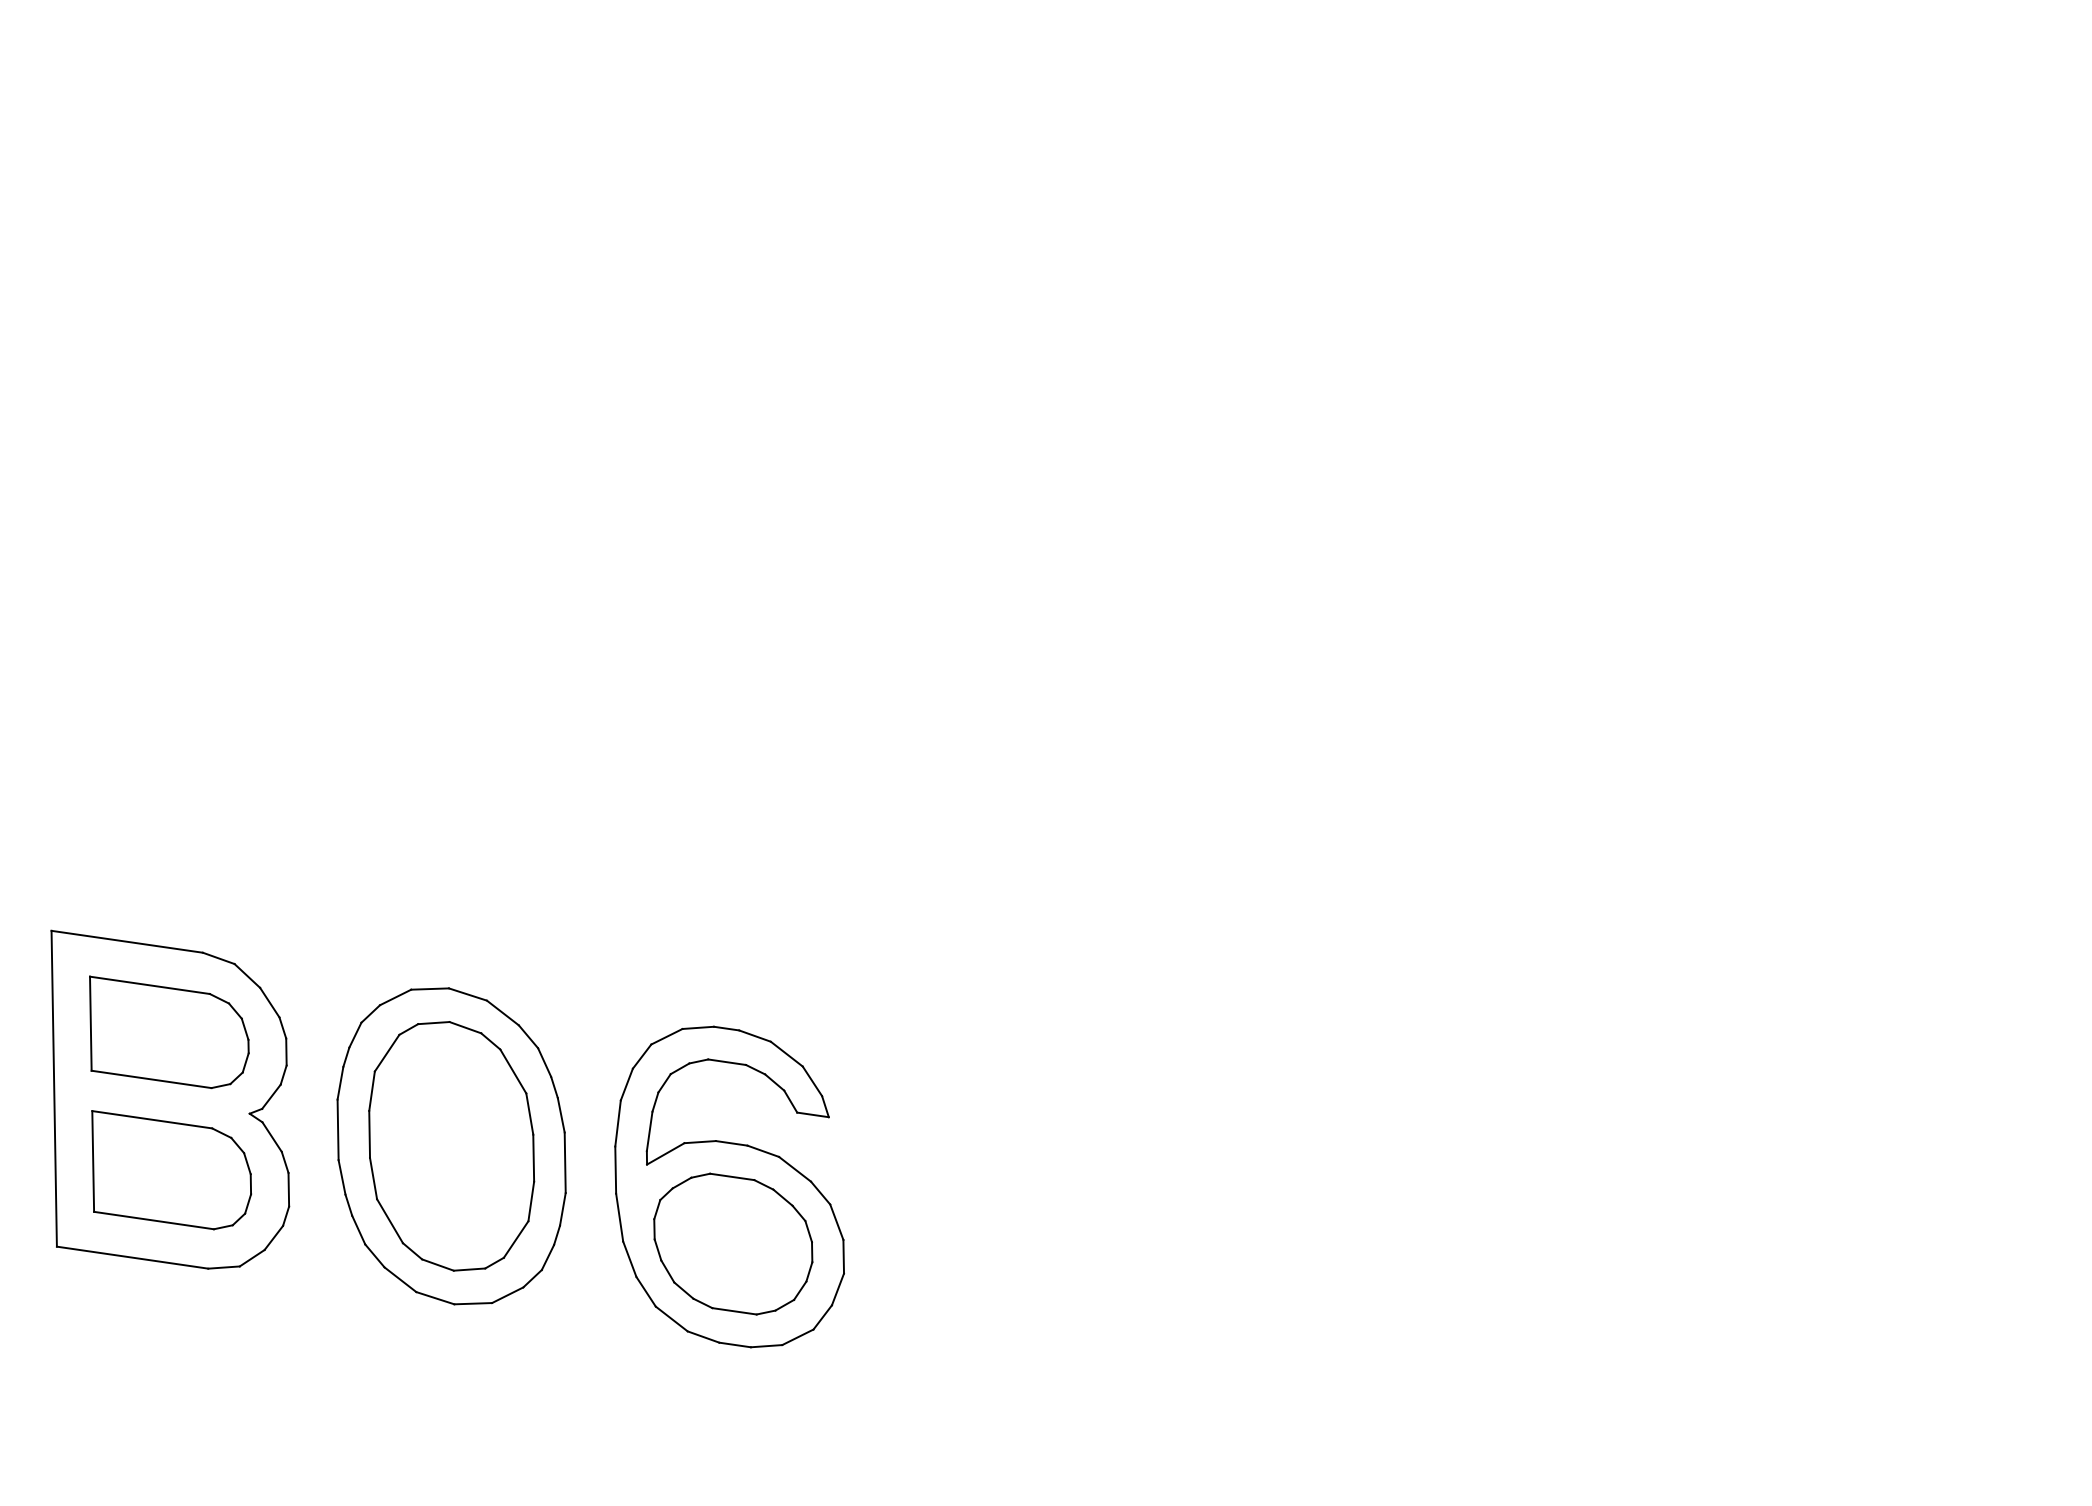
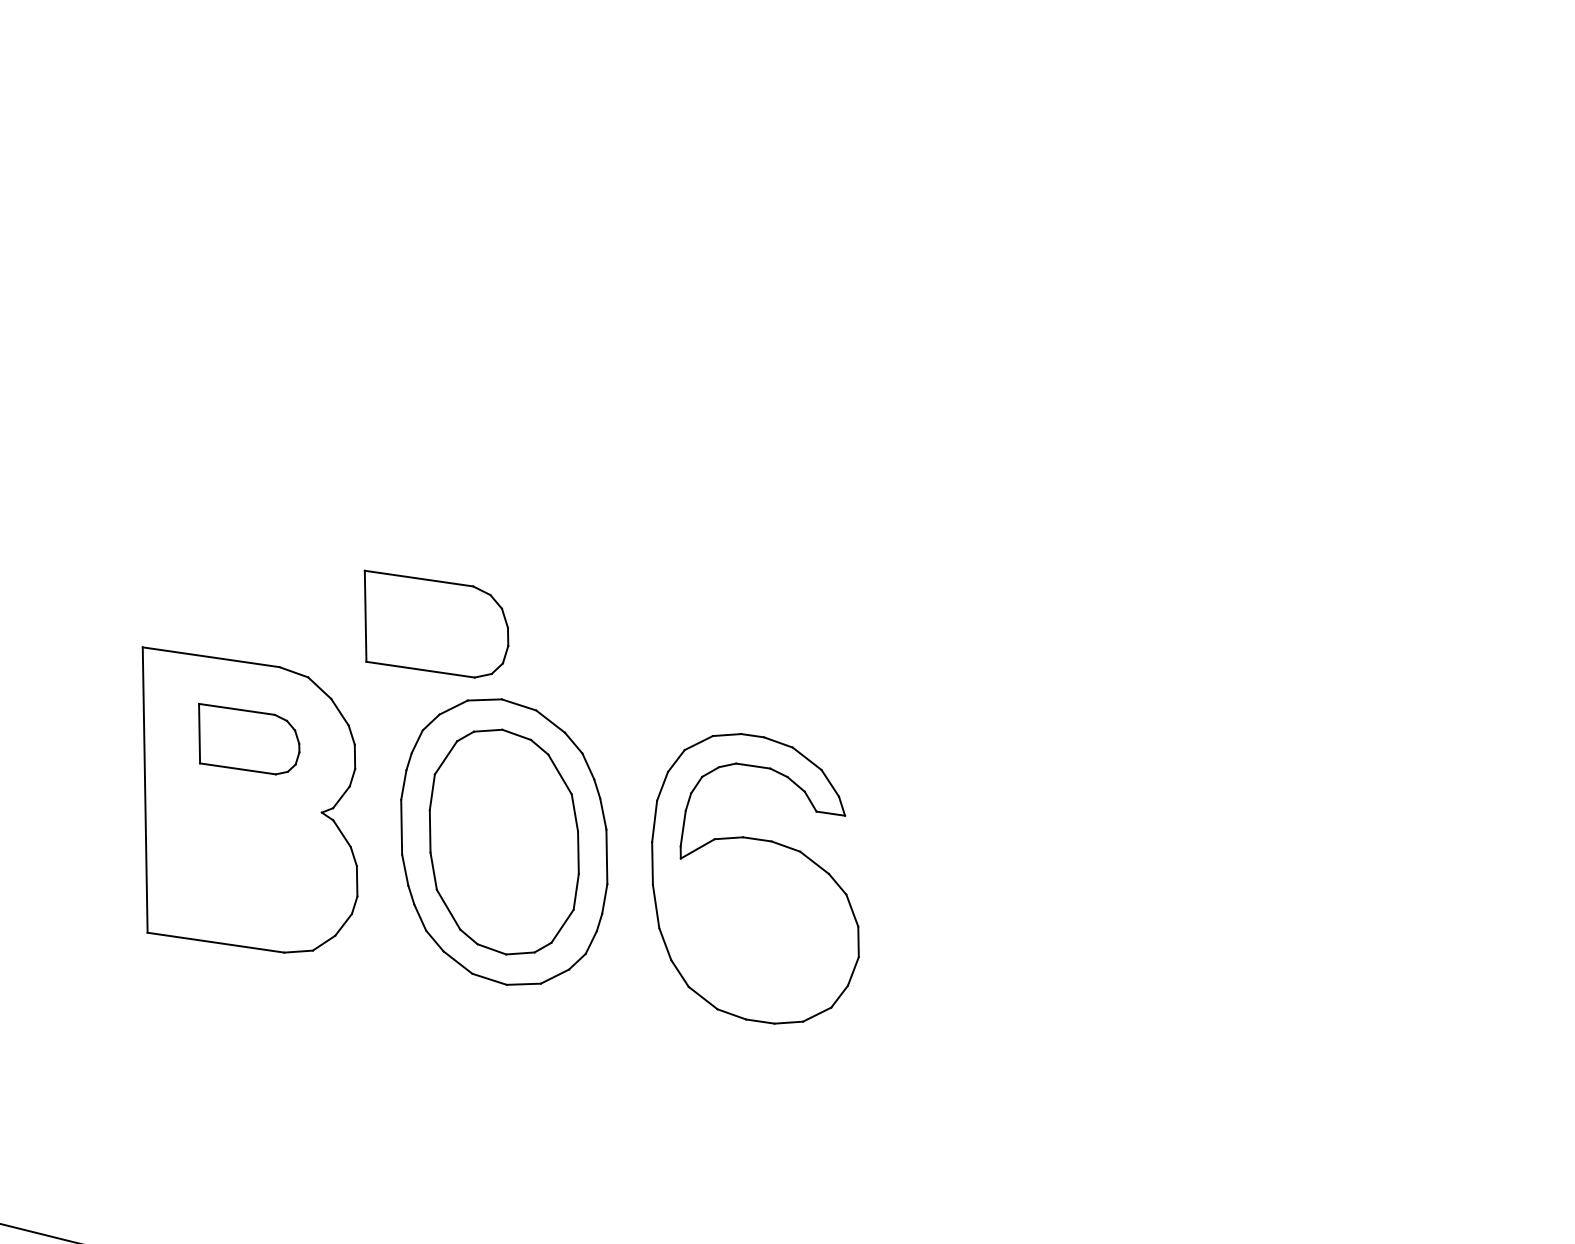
part: (169, 1032) -> (249, 739), size x0.7
part: (171, 1170) -> (436, 624), moved
part: (733, 1243) -> (758, 929), removed

